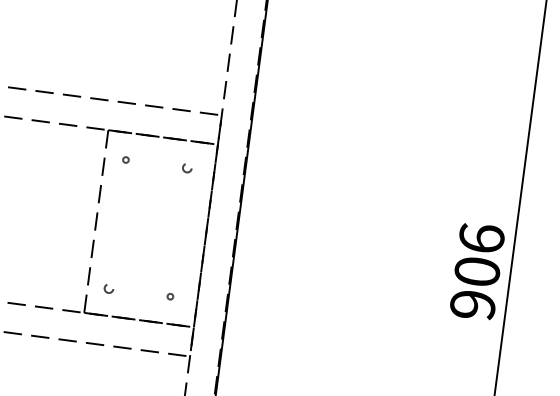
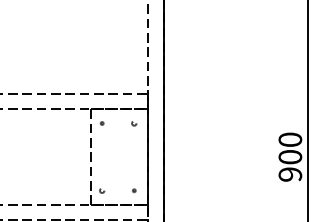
text: (482, 237) -> (290, 139), 906 -> 900

